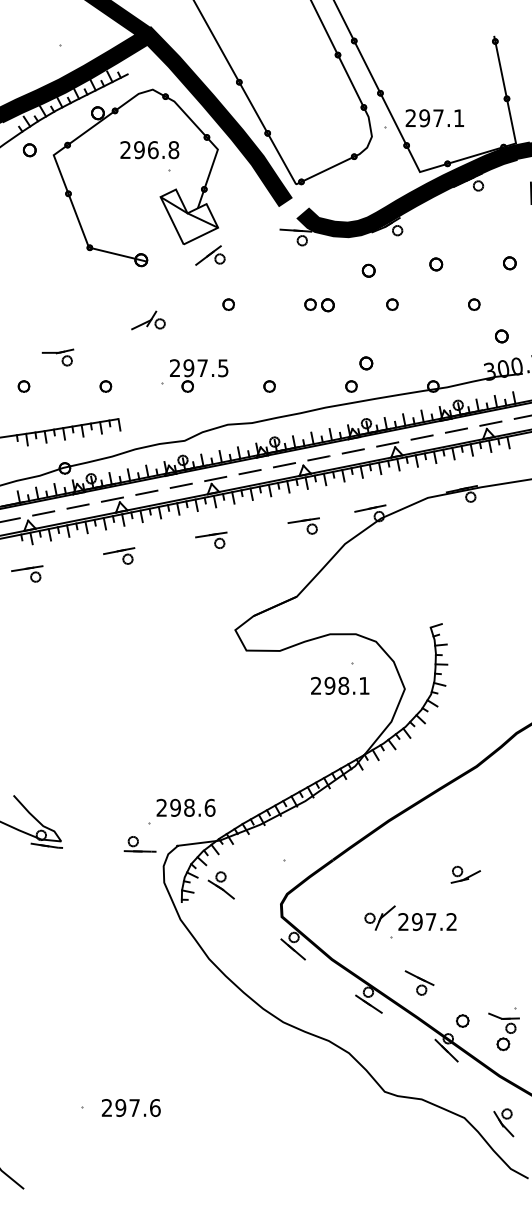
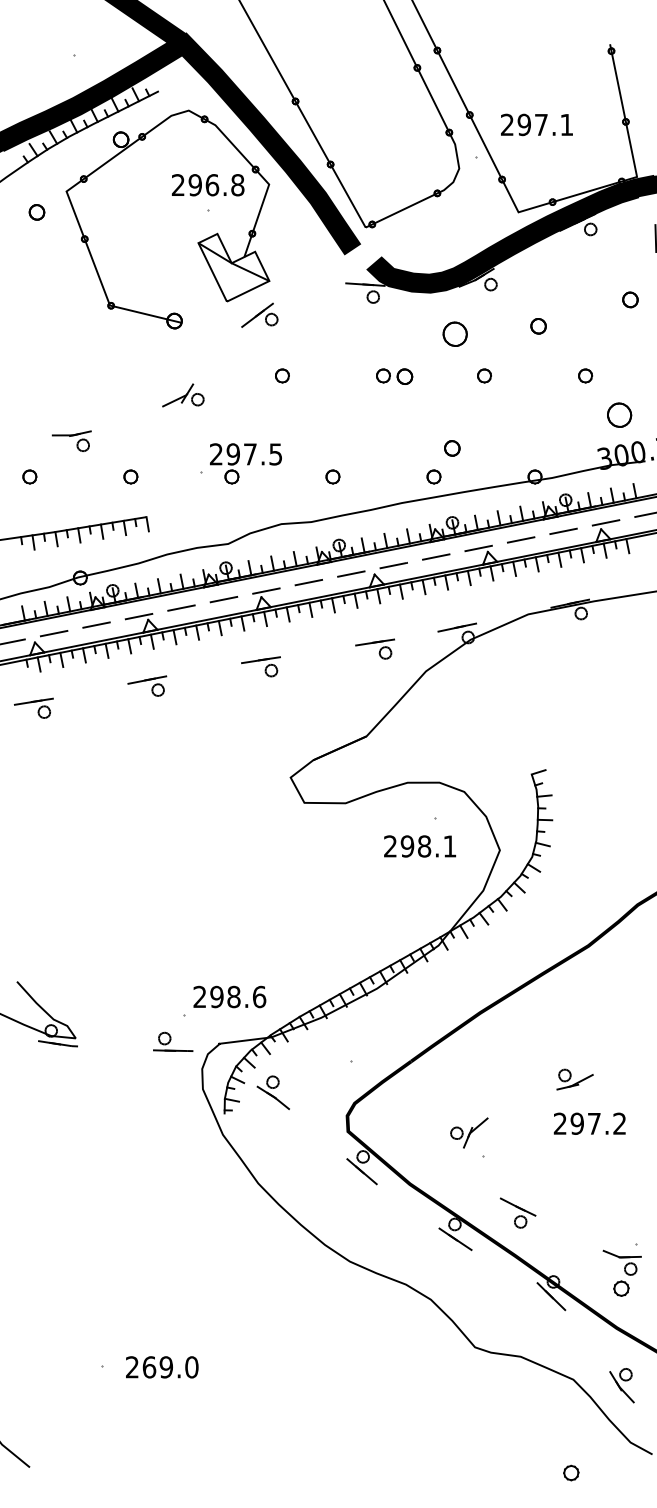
text: (434, 117) -> (536, 124), moved
part: (29, 150) -> (36, 212), moved
text: (150, 150) -> (208, 185), moved
part: (509, 262) -> (630, 299), moved
part: (368, 270) -> (455, 333), size x1.6
part: (501, 335) -> (619, 414), size x1.6
text: (427, 921) -> (589, 1123), moved
part: (462, 1020) -> (571, 1472), moved
text: (137, 1108) -> (170, 1367), 297.6 -> 269.0

